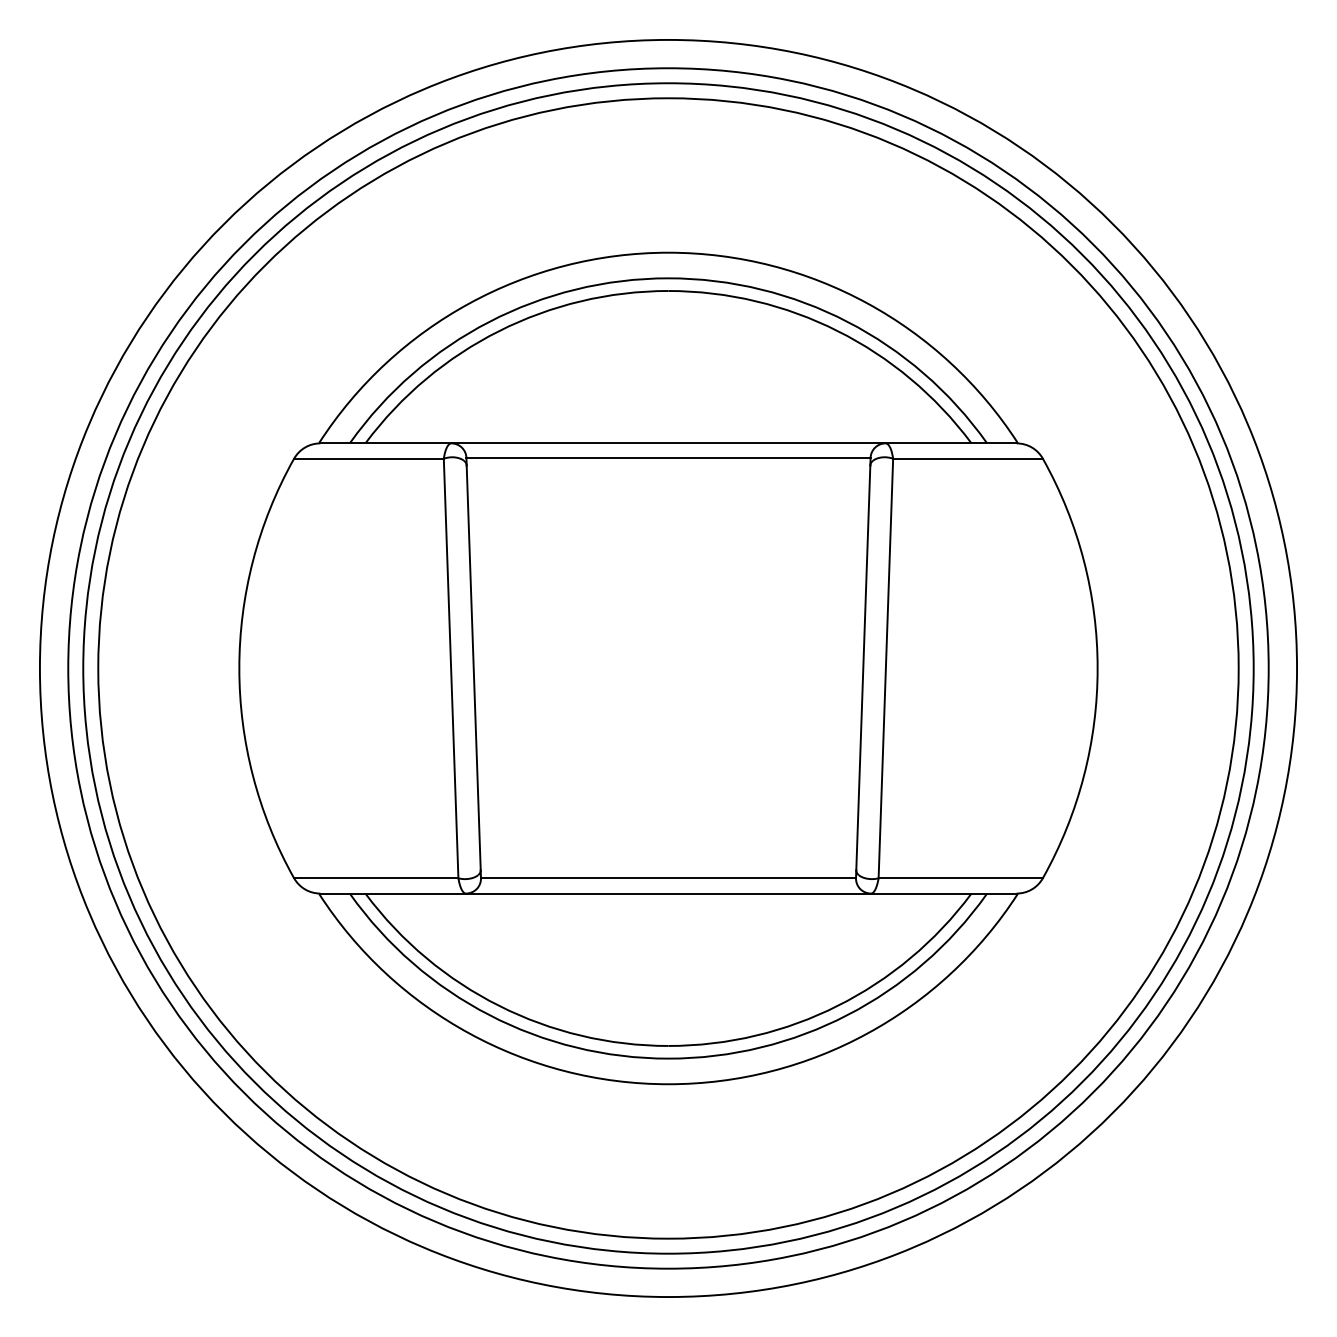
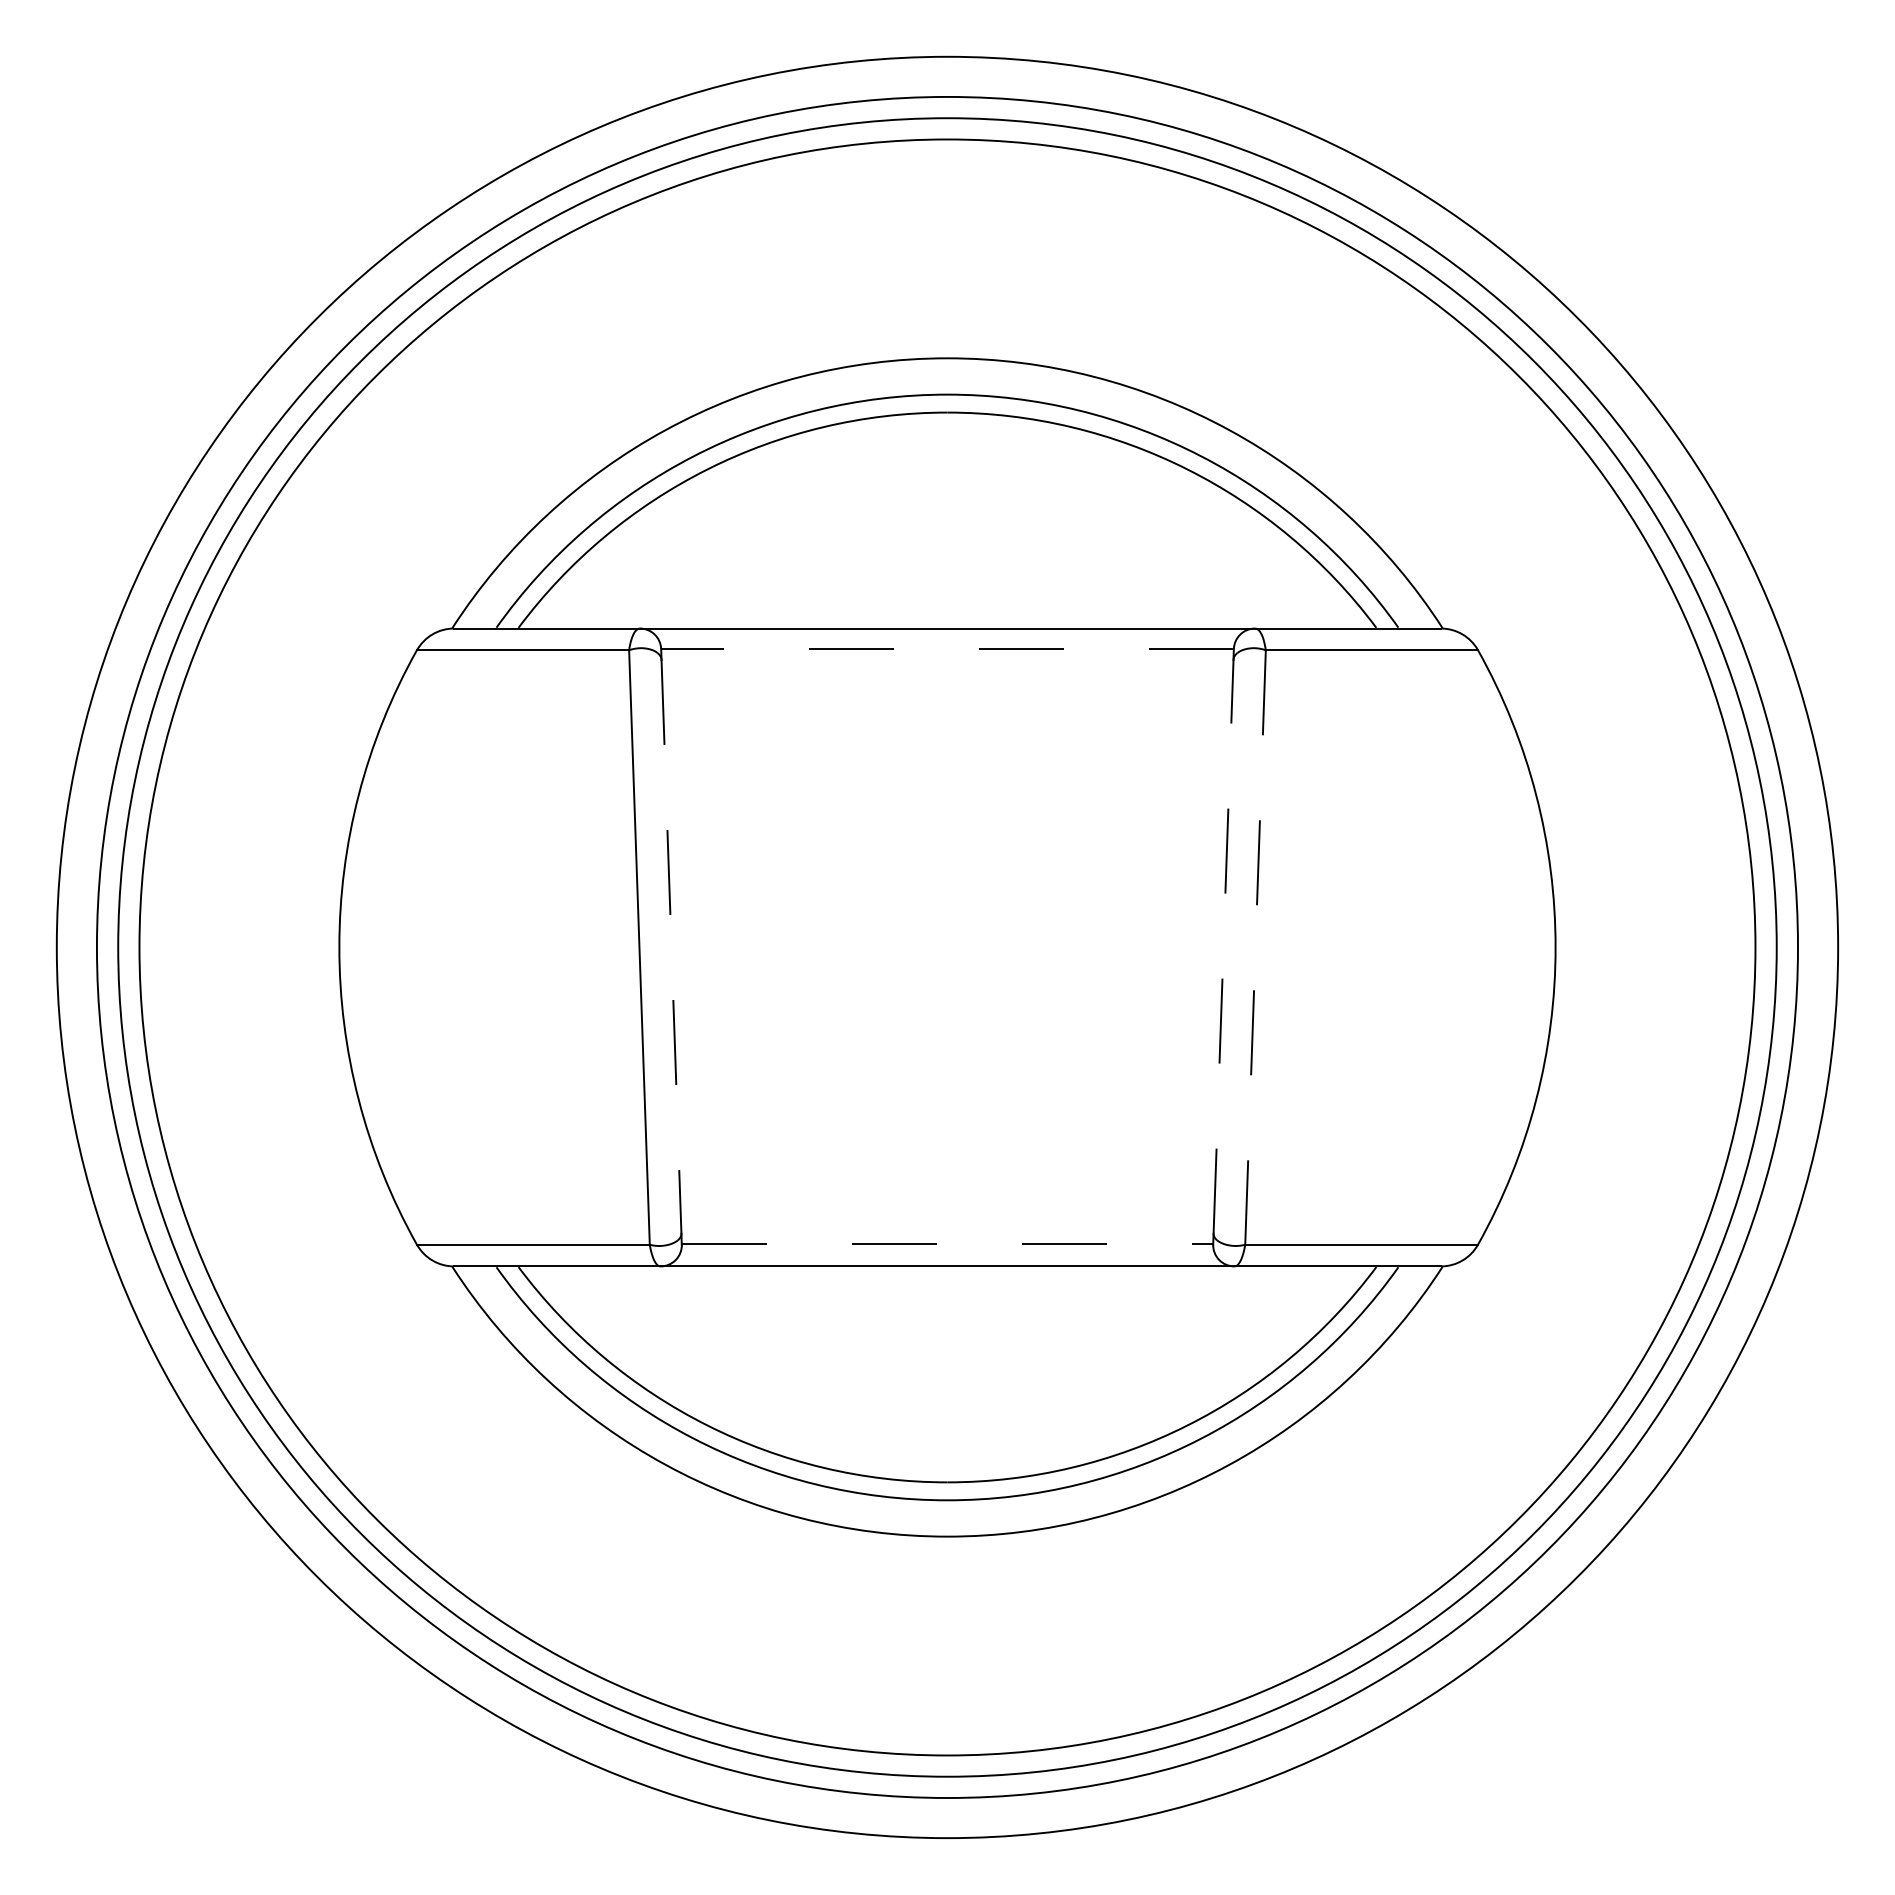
line: (668, 458) -> (947, 649), solid -> dashed
line: (473, 667) -> (671, 946), solid -> dashed
line: (863, 667) -> (1223, 946), solid -> dashed
line: (885, 669) -> (1255, 948), solid -> dashed
line: (668, 878) -> (947, 1244), solid -> dashed

